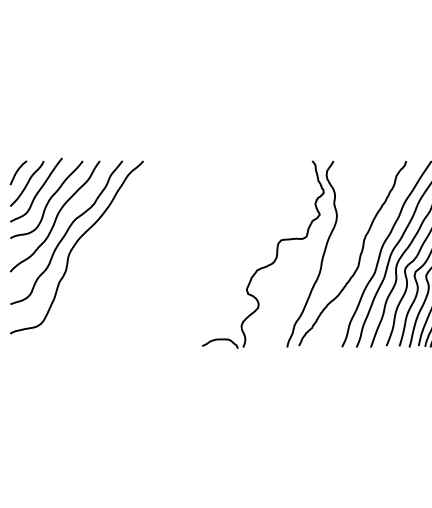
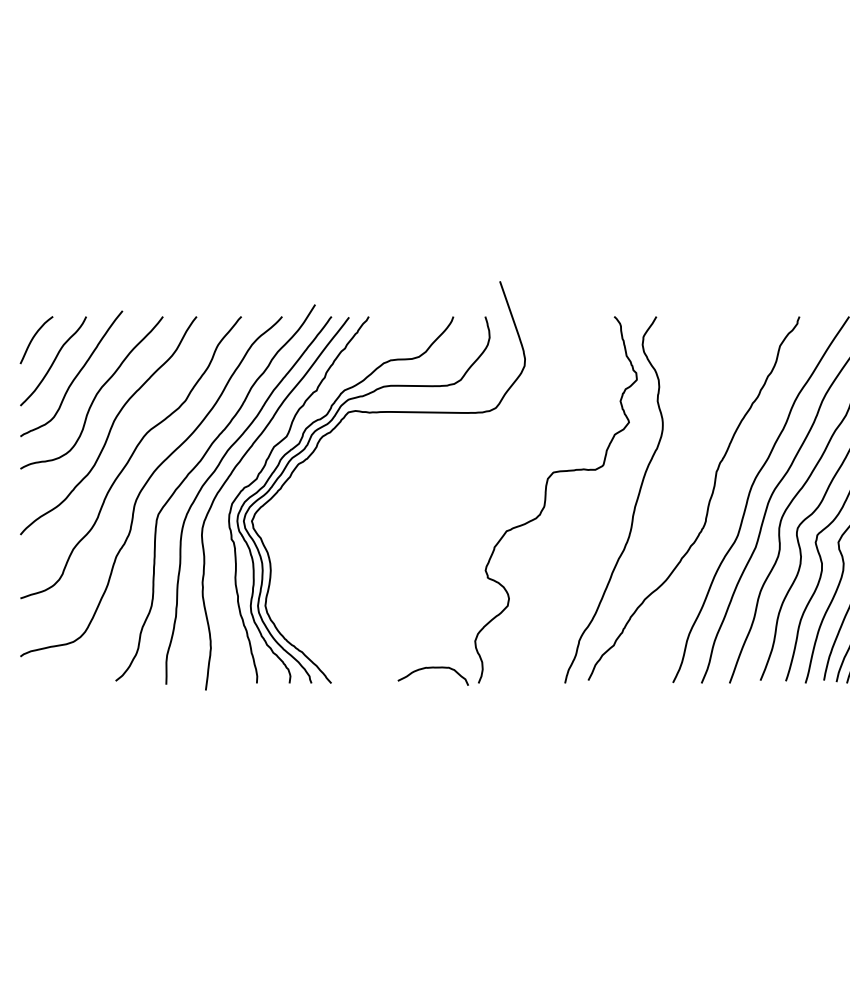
part: (156, 234) -> (307, 461), added

